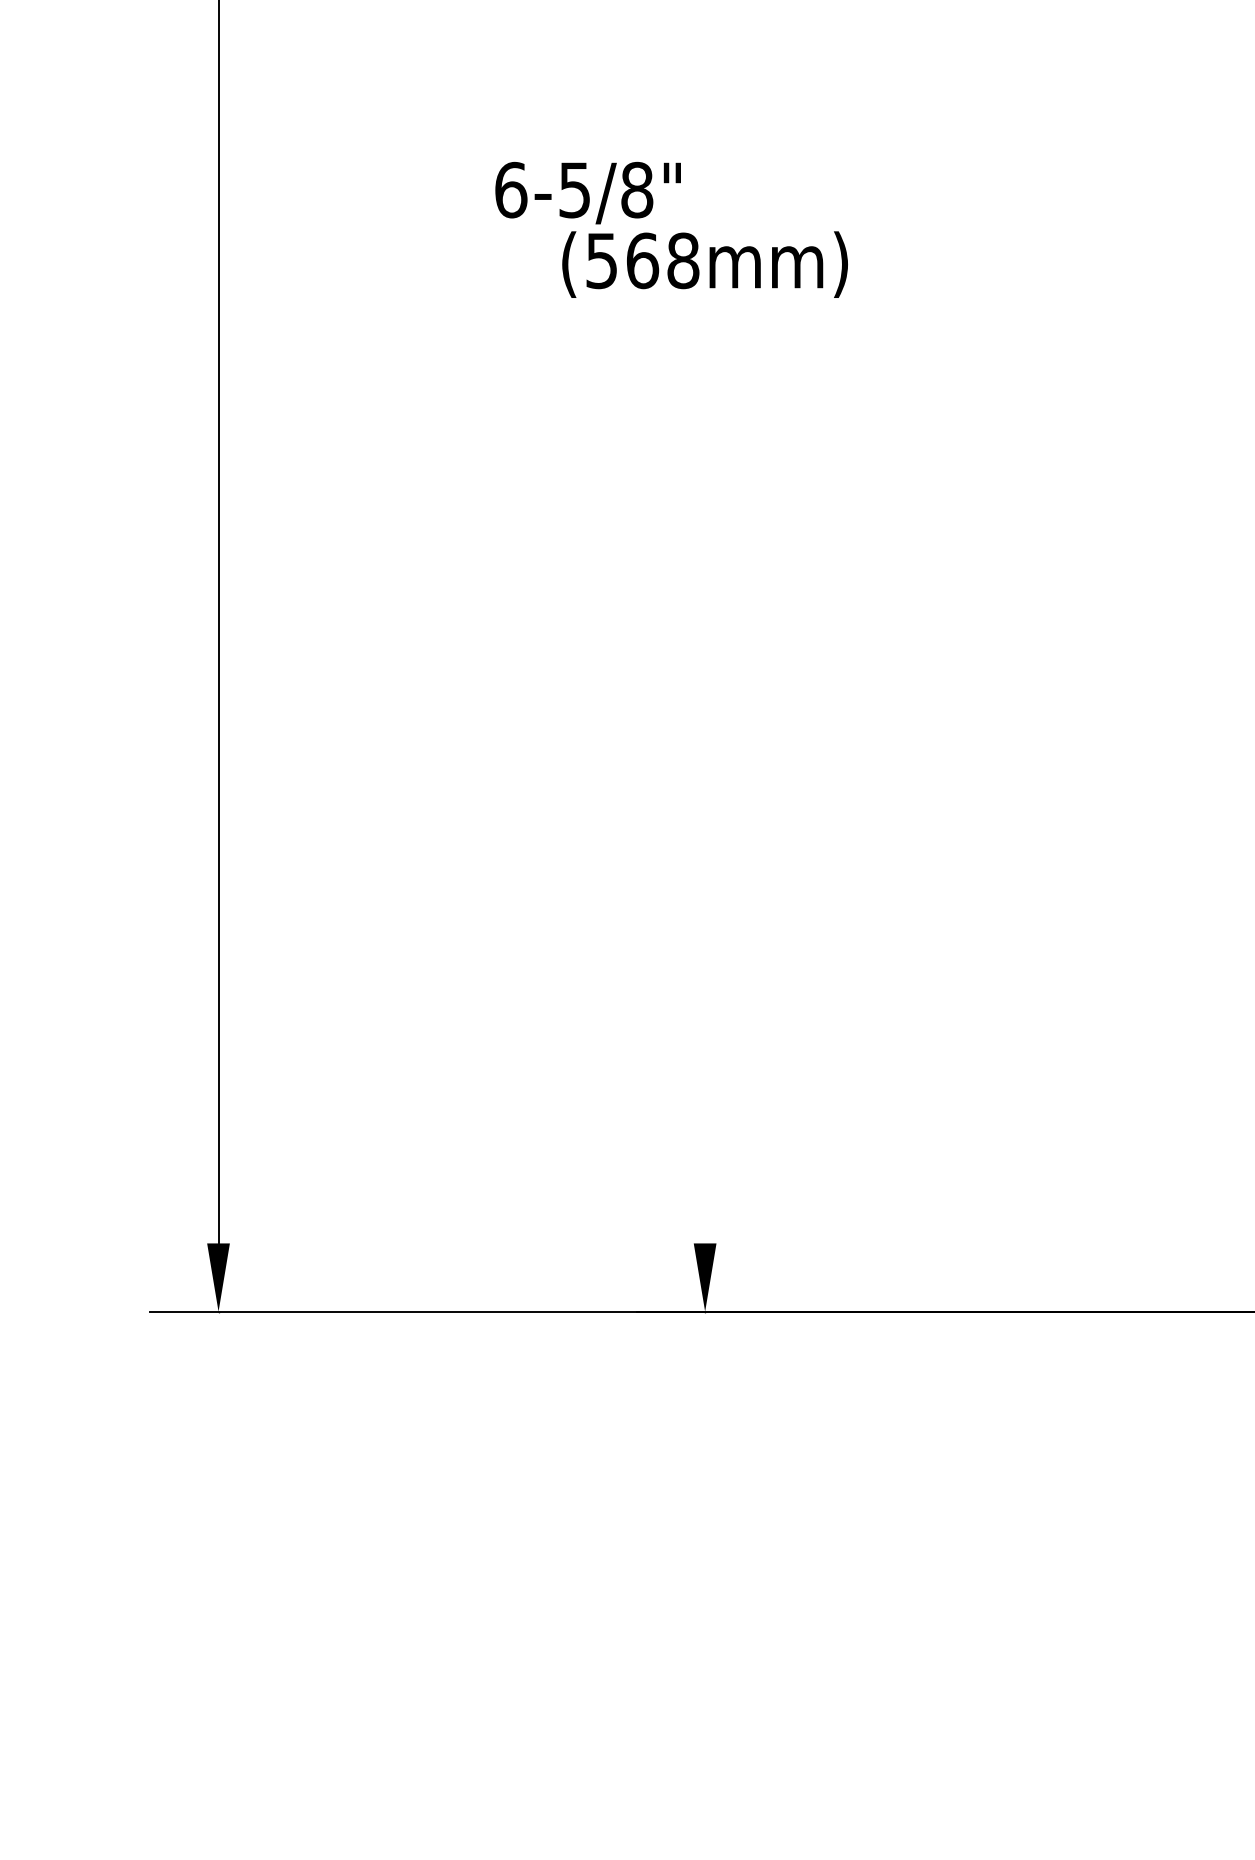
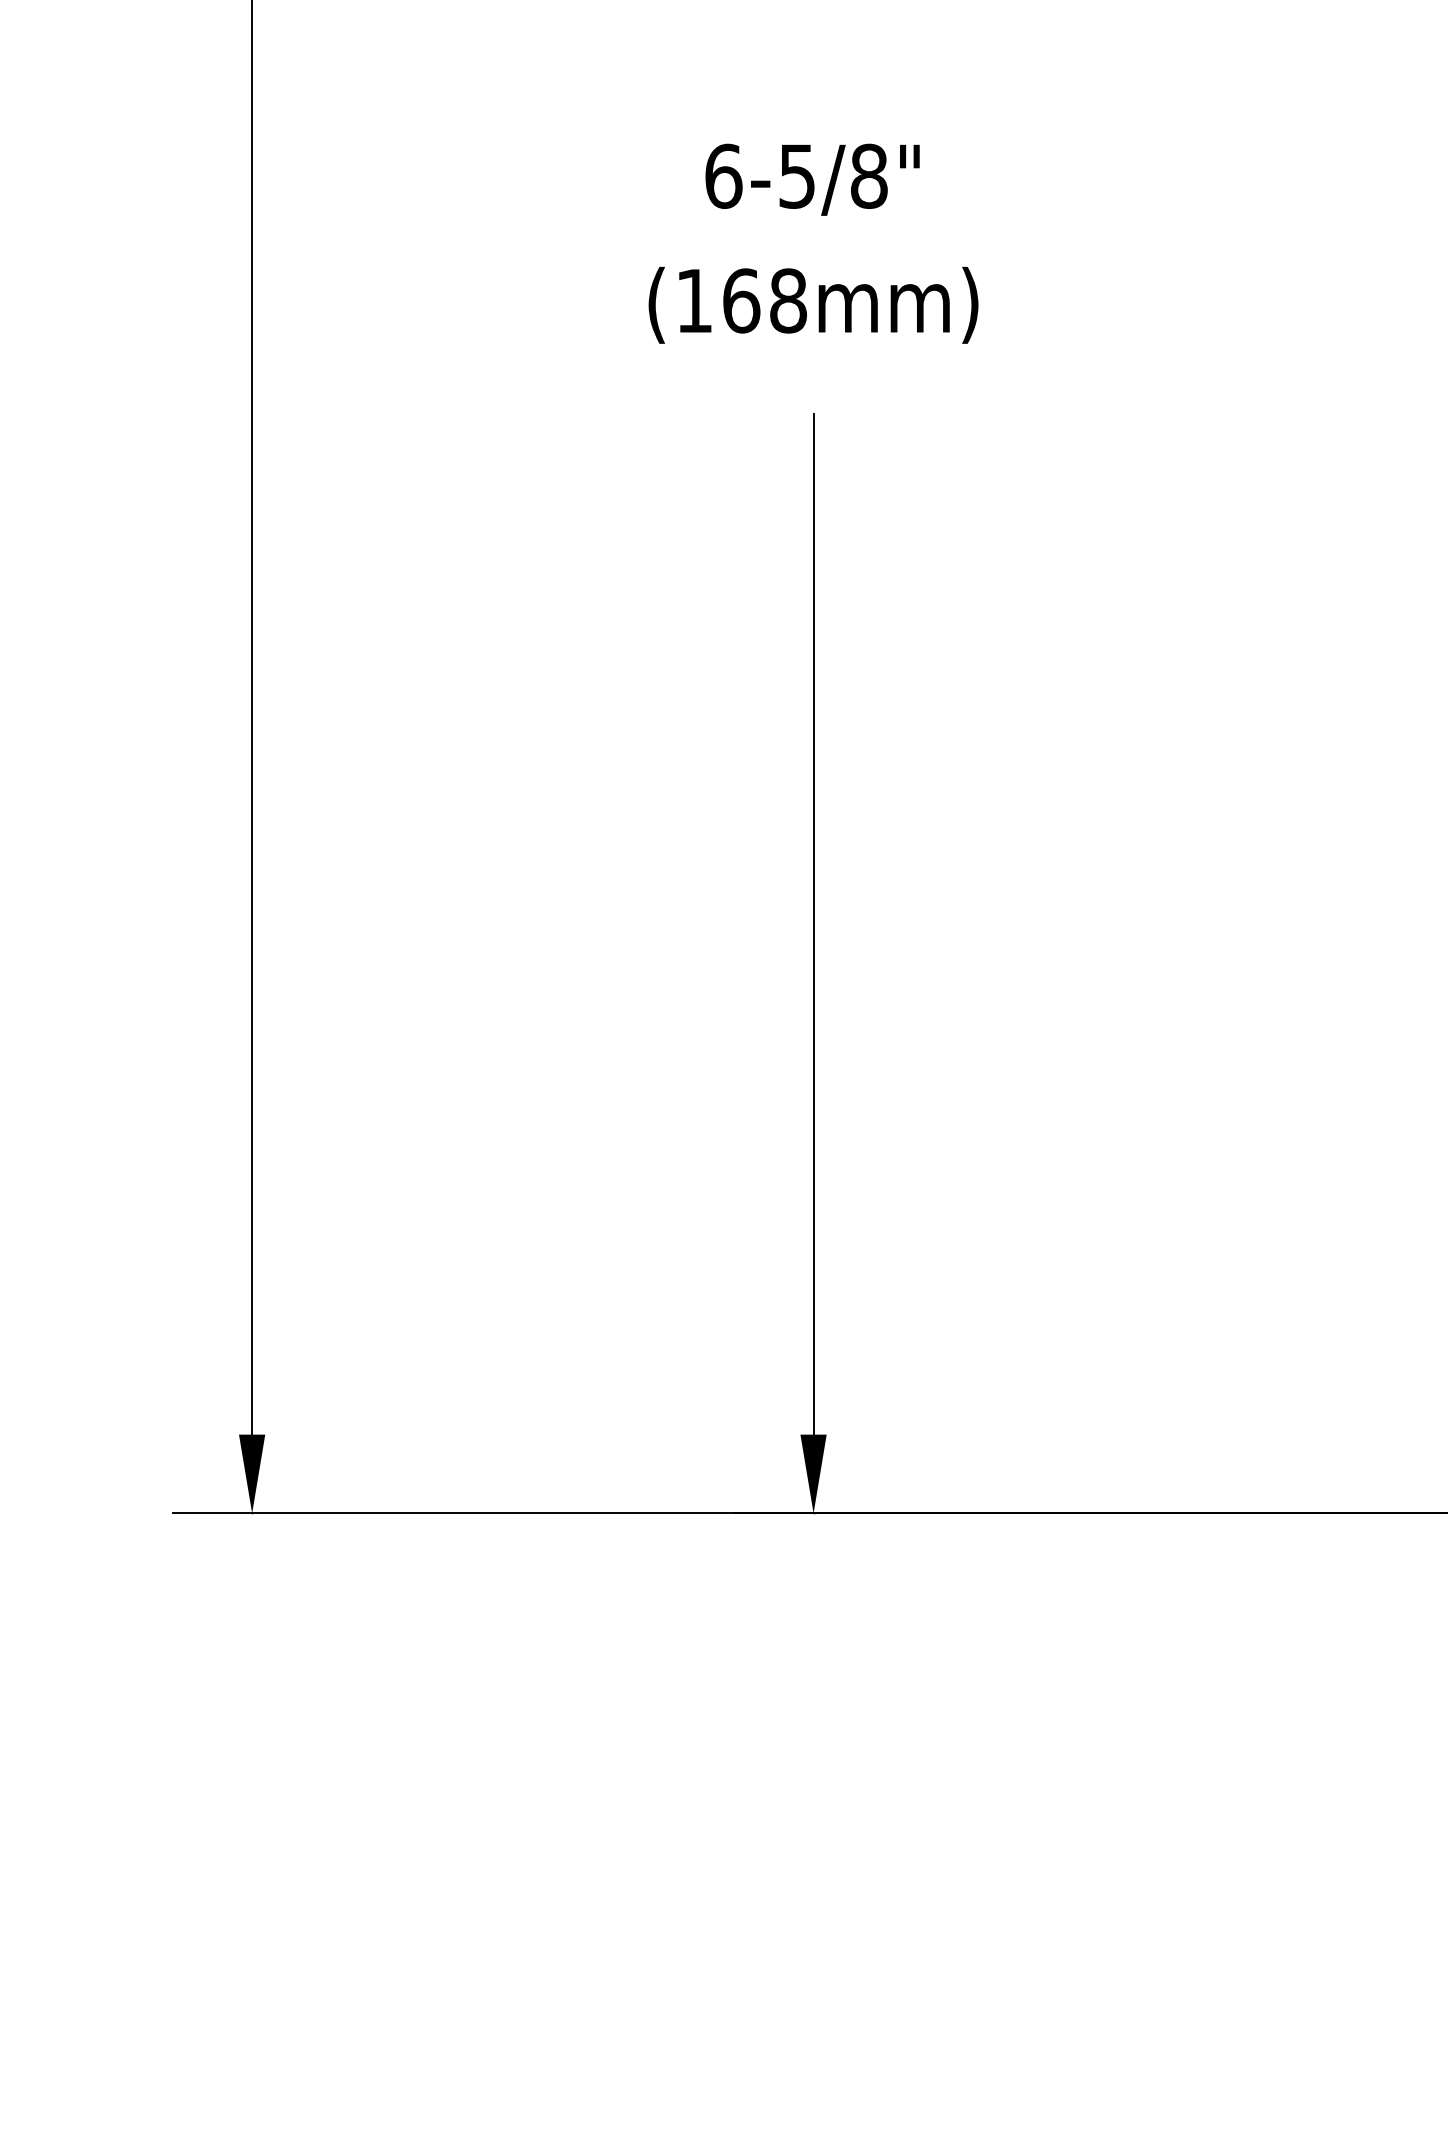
text: (588, 192) -> (812, 179), moved
text: (601, 261) -> (693, 301), (568mm) -> (168mm)
line: (705, 801) -> (813, 924), added

